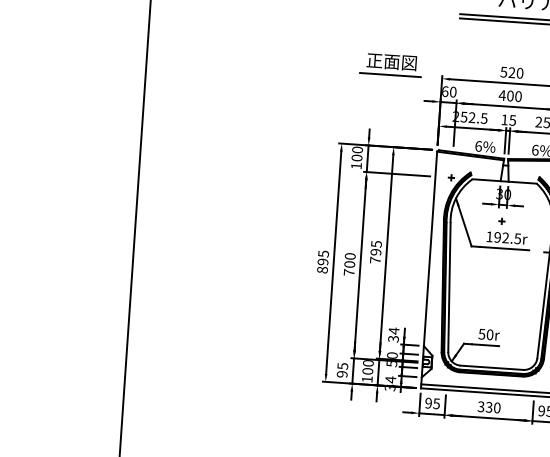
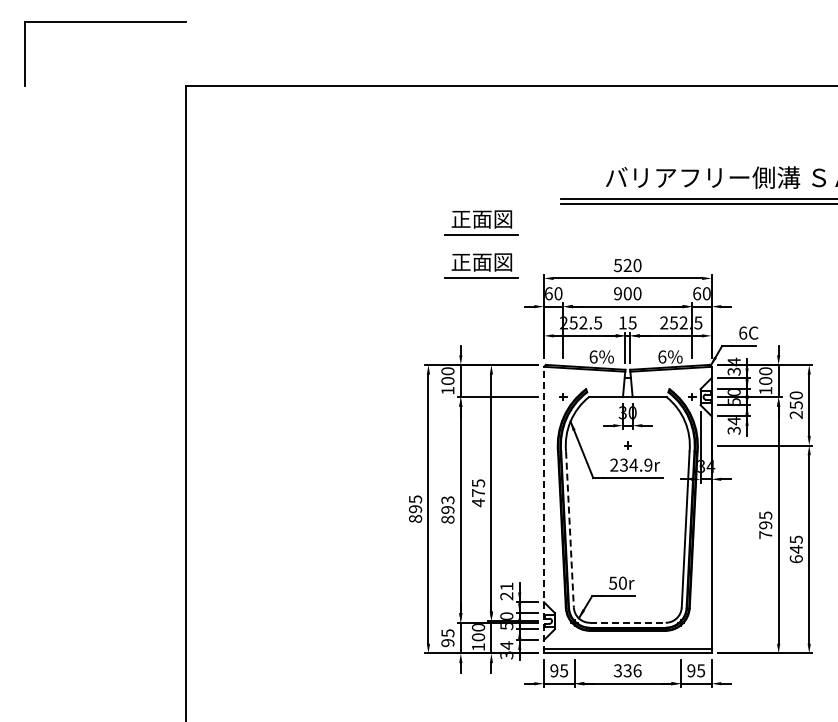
part: (393, 29) -> (481, 222), added
text: (501, 95) -> (617, 293), 400 -> 900
text: (503, 237) -> (631, 464), 192.5r -> 234.9r
text: (375, 256) -> (478, 498), 795 -> 475
text: (349, 264) -> (447, 509), 700 -> 893
line: (428, 269) -> (543, 509), solid -> dashed
line: (449, 287) -> (569, 529), solid -> dashed
text: (393, 335) -> (506, 591), 34 -> 21
line: (491, 367) -> (627, 622), solid -> dashed
text: (497, 407) -> (637, 670), 330 -> 336

